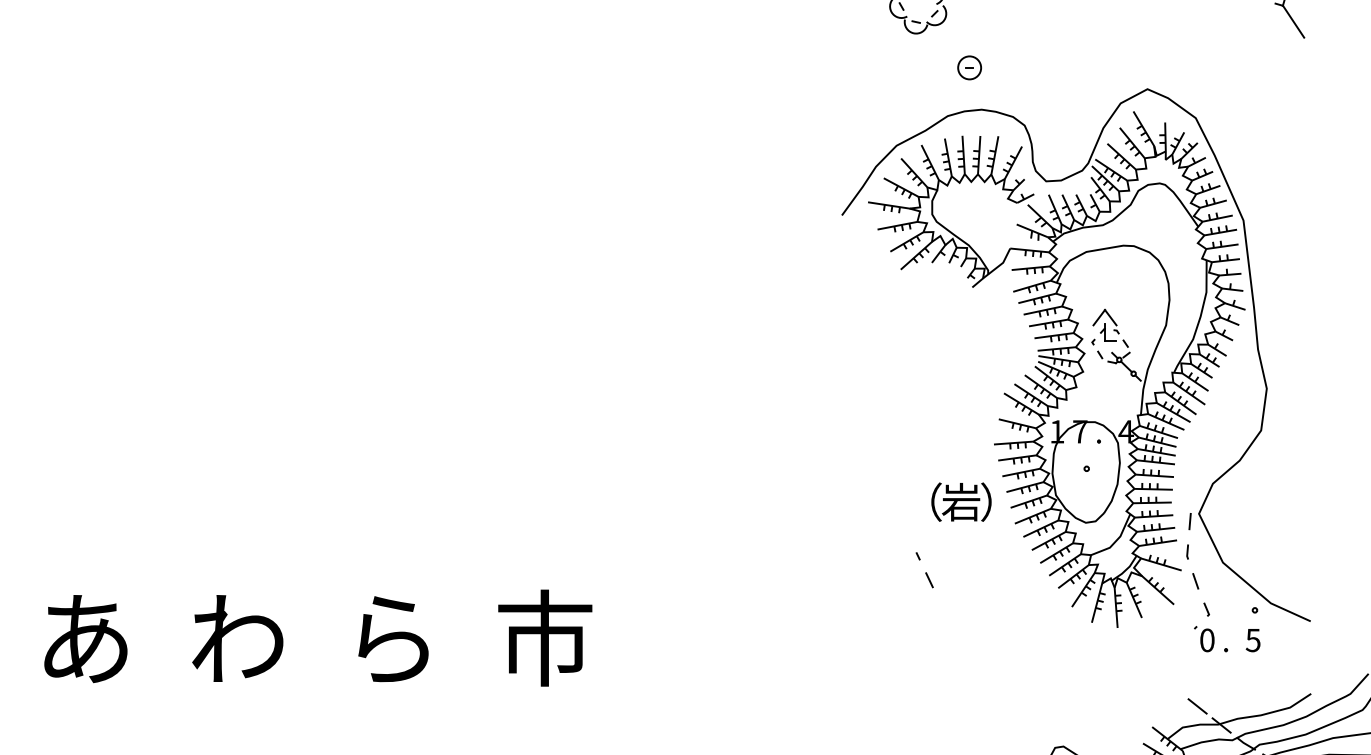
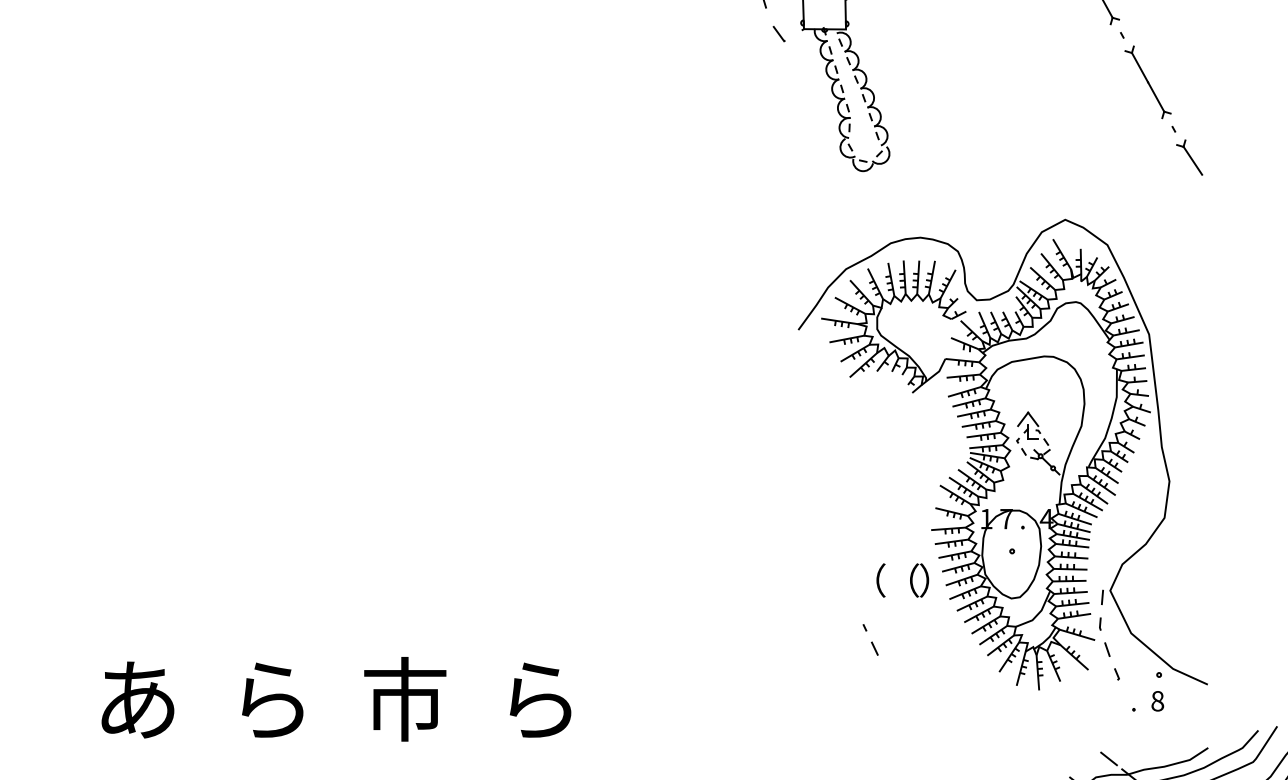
part: (969, 68) -> (909, 201), removed
text: (961, 502) -> (902, 580), 岩 -> （
text: (237, 638) -> (270, 699), わ -> ら
text: (392, 638) -> (405, 699), ら -> 市
text: (545, 638) -> (539, 699), 市 -> ら
part: (1203, 638) -> (1114, 699), removed
text: (1253, 640) -> (1157, 701), 5 -> 8

